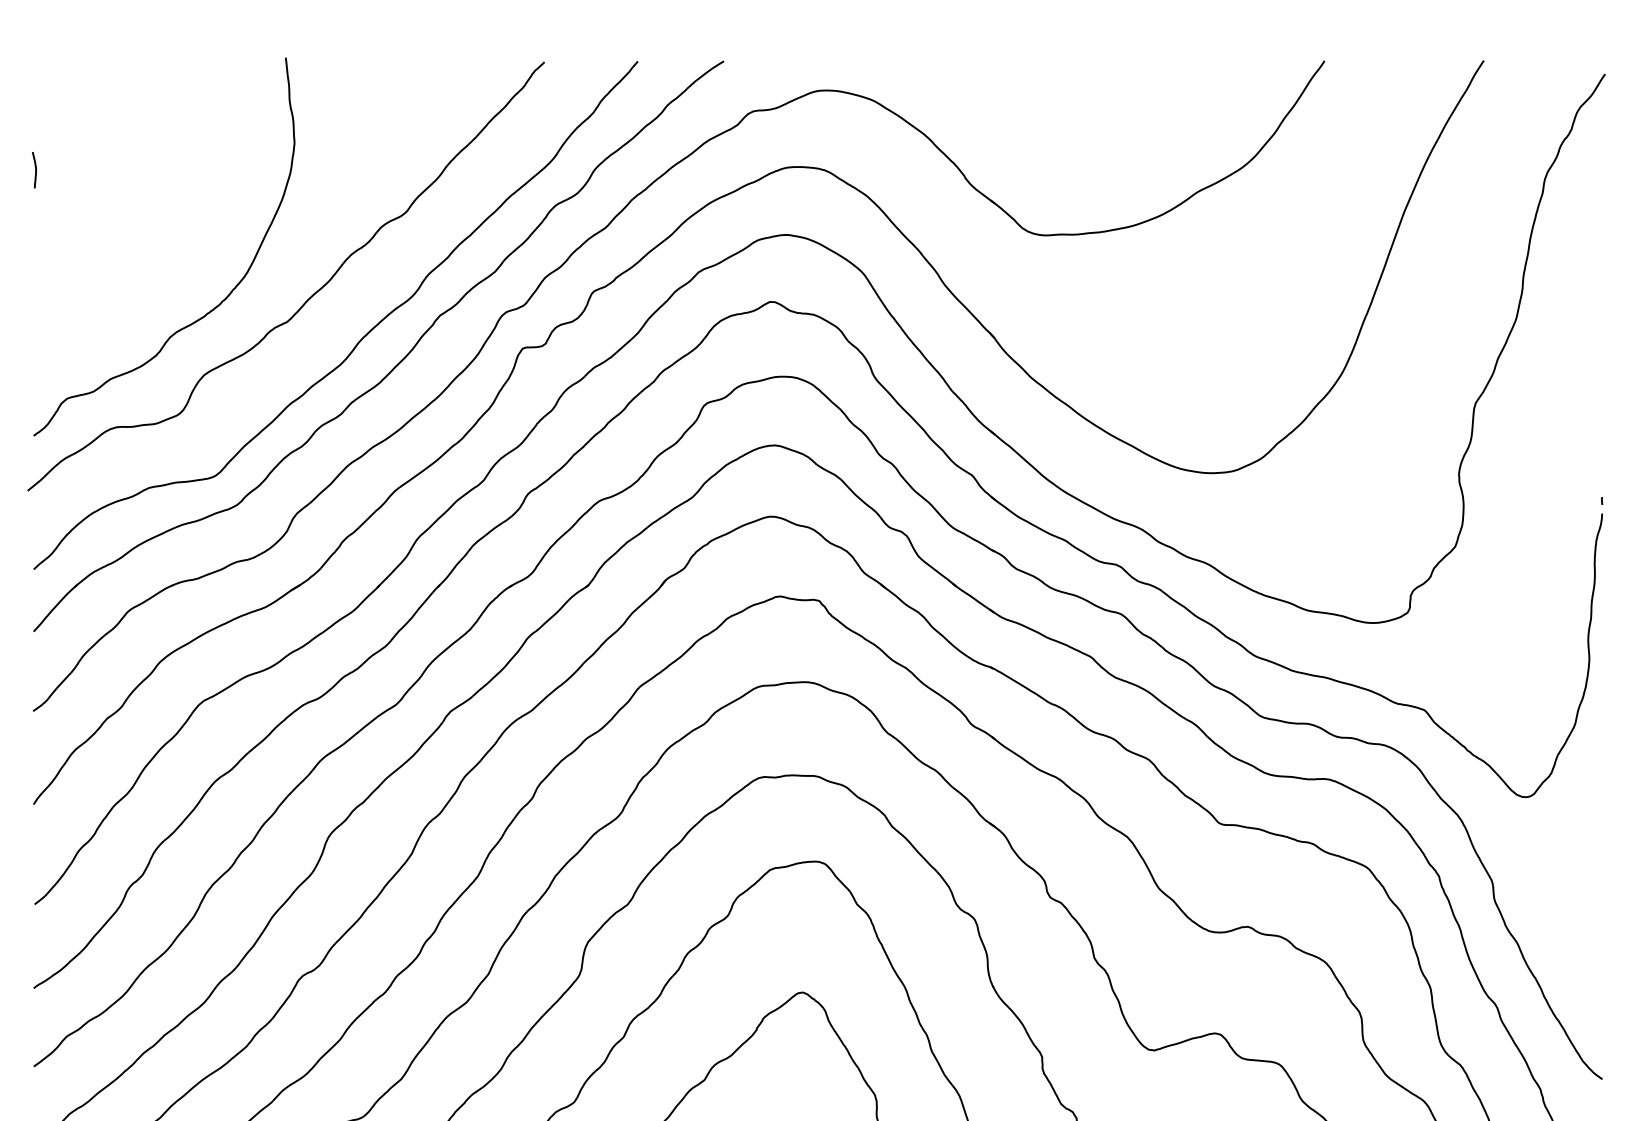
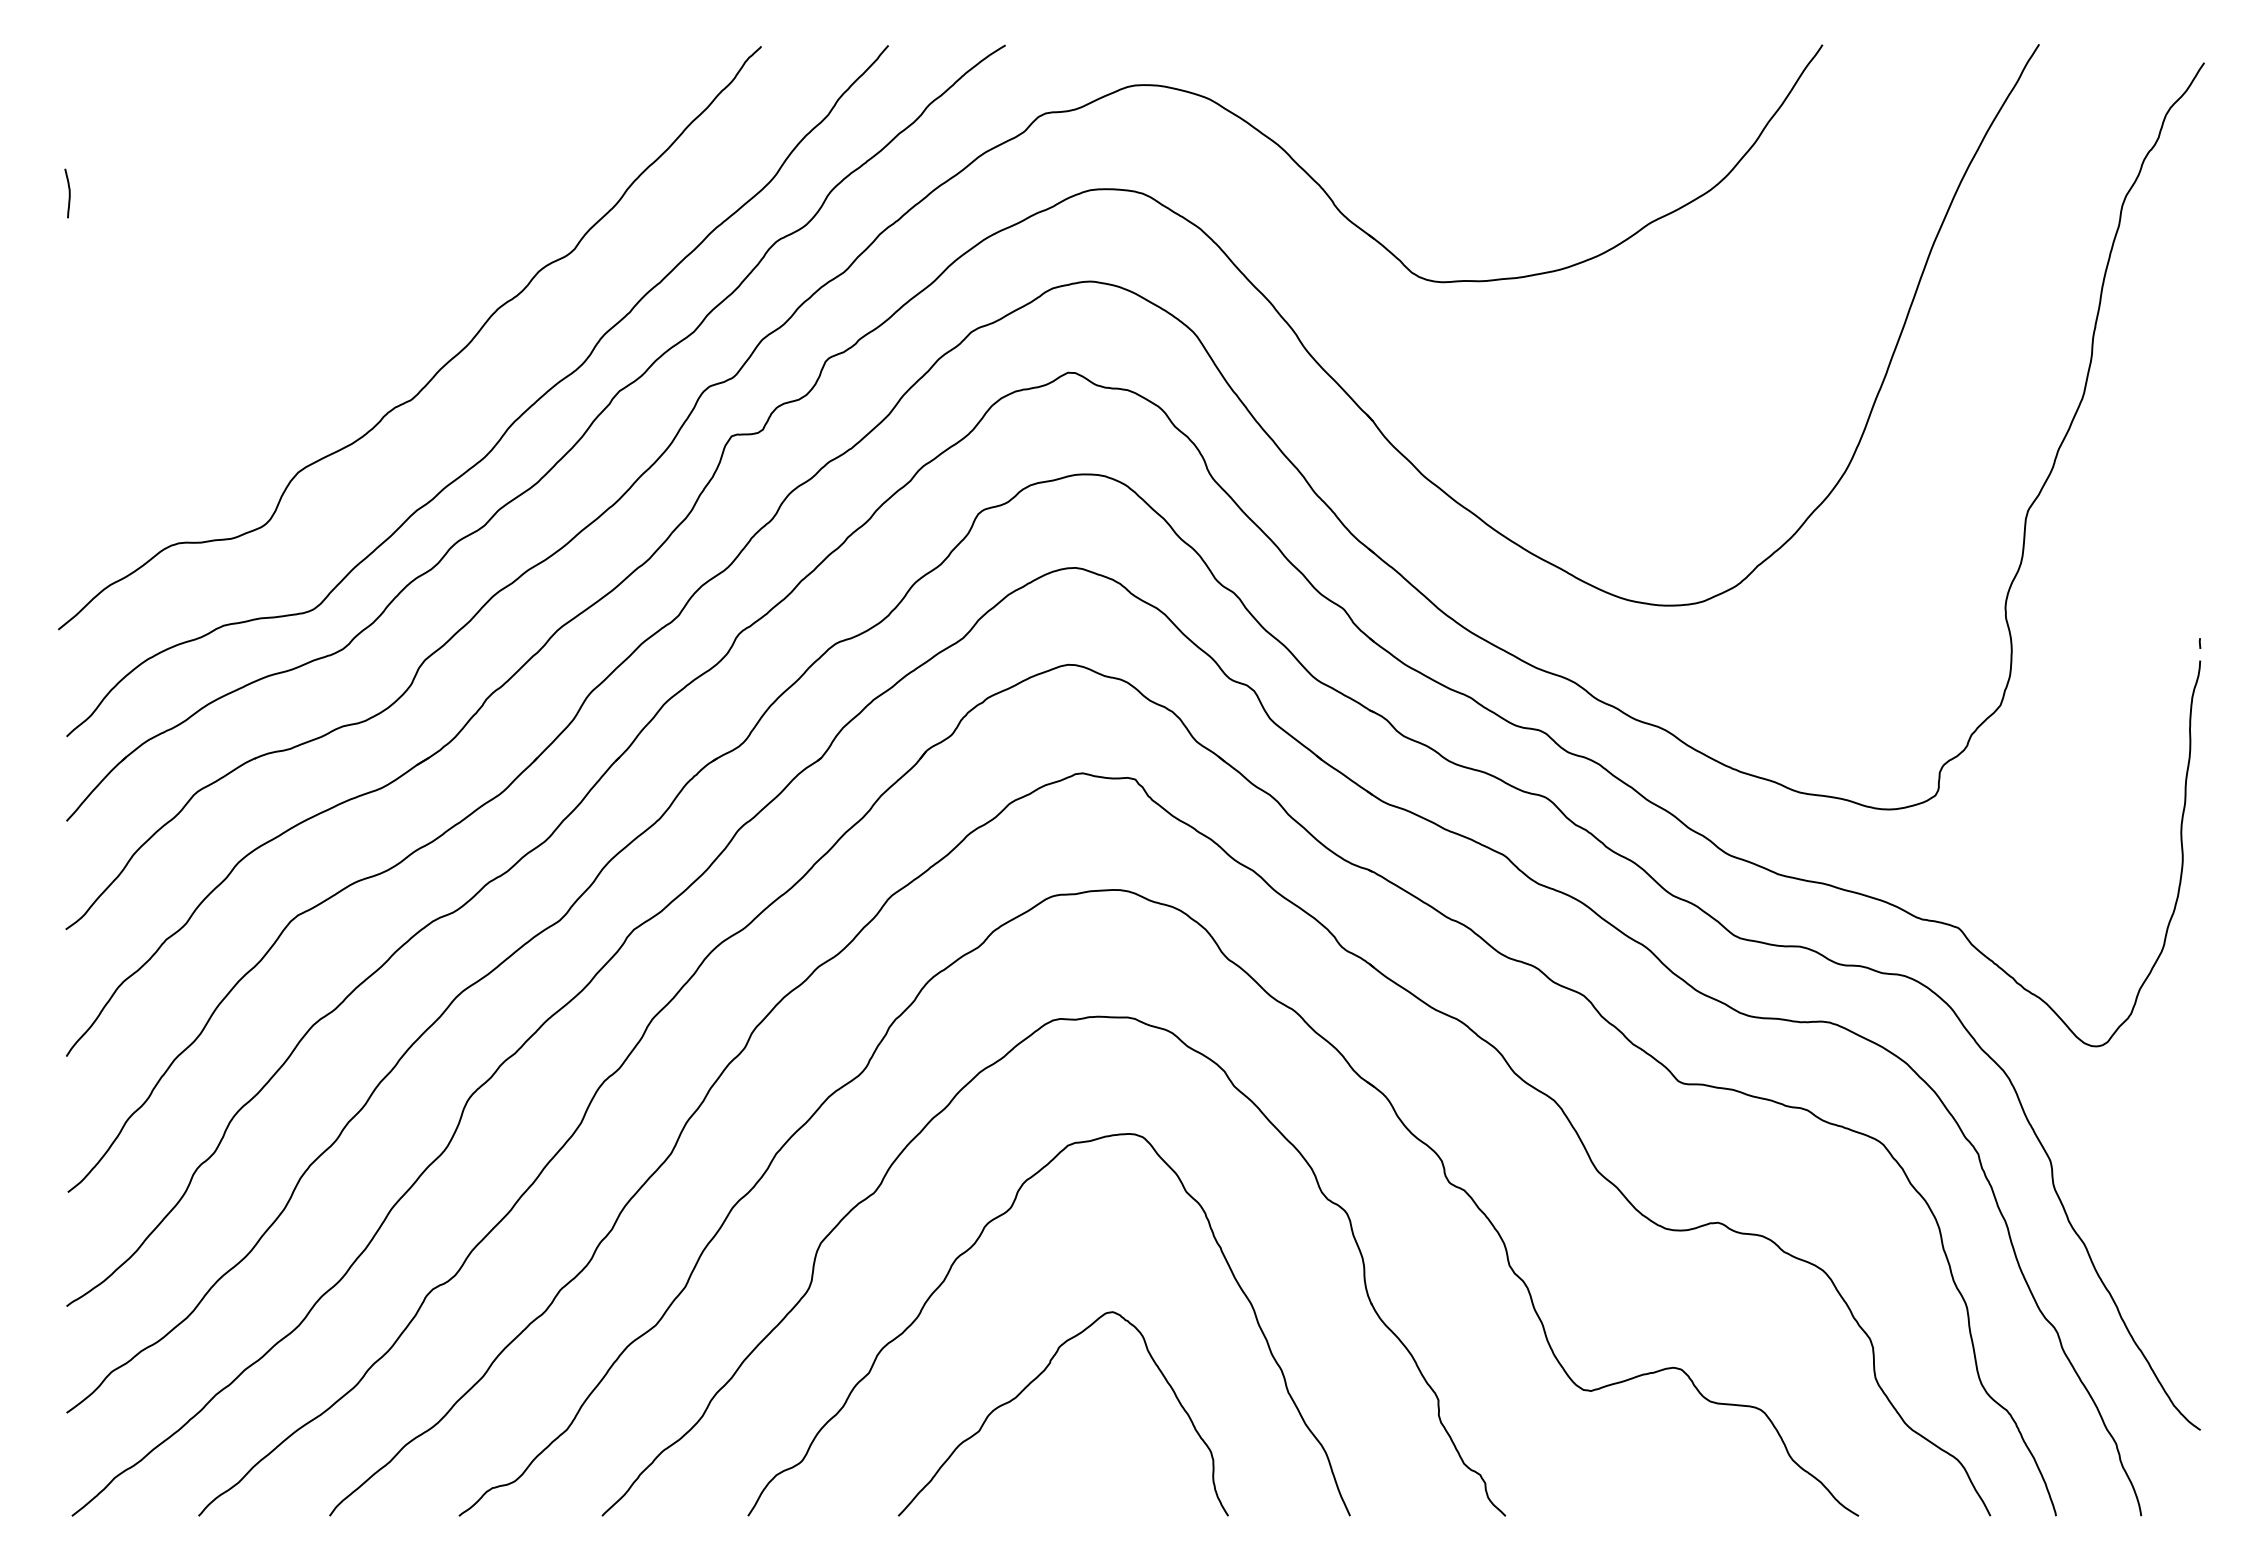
curve: (210, 310) -> (306, 384), removed

